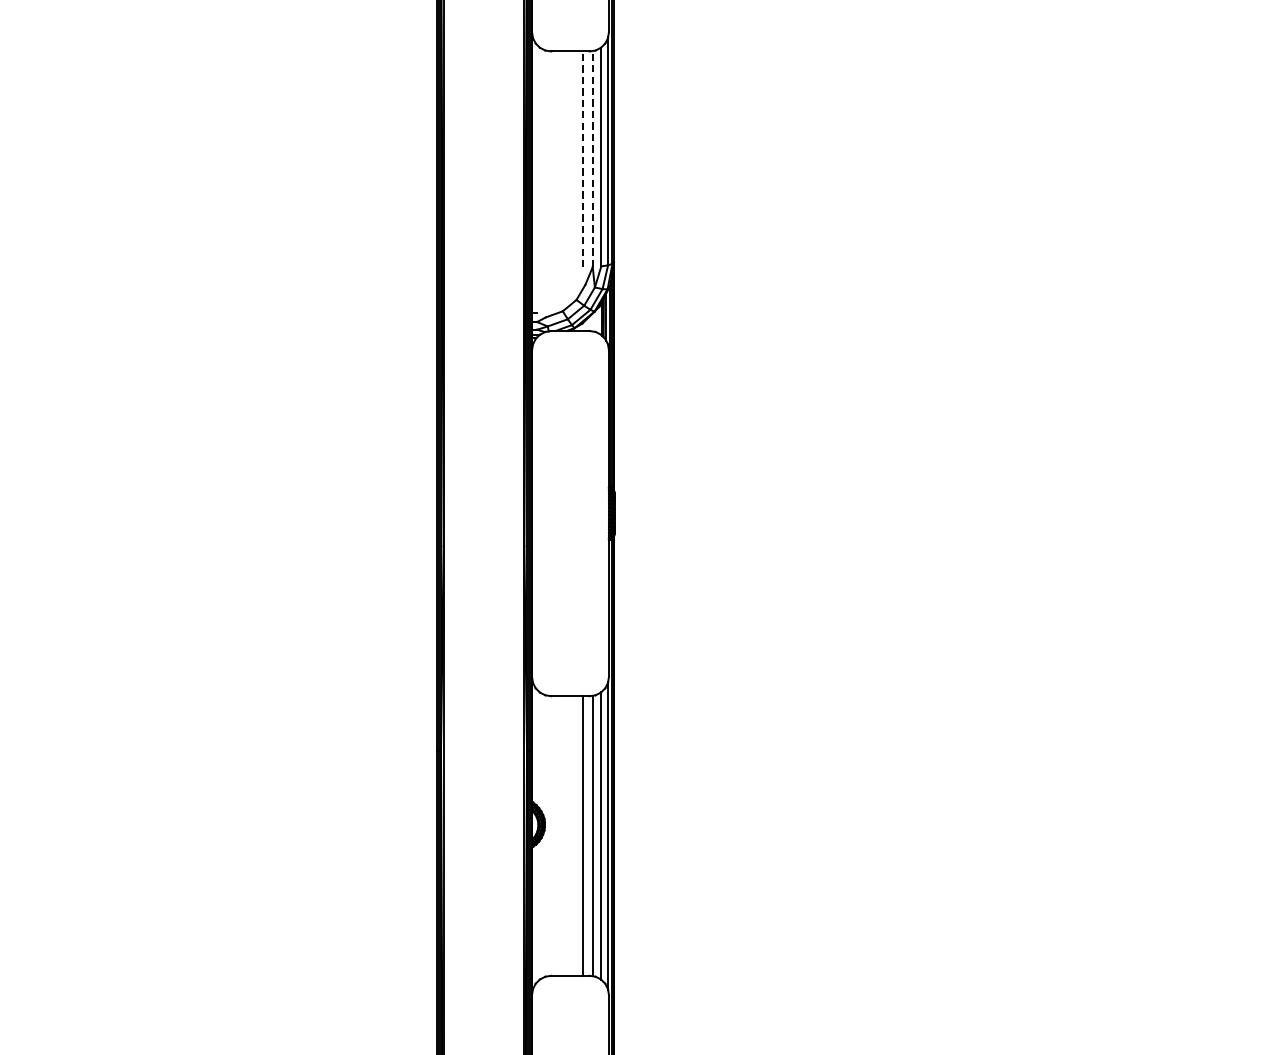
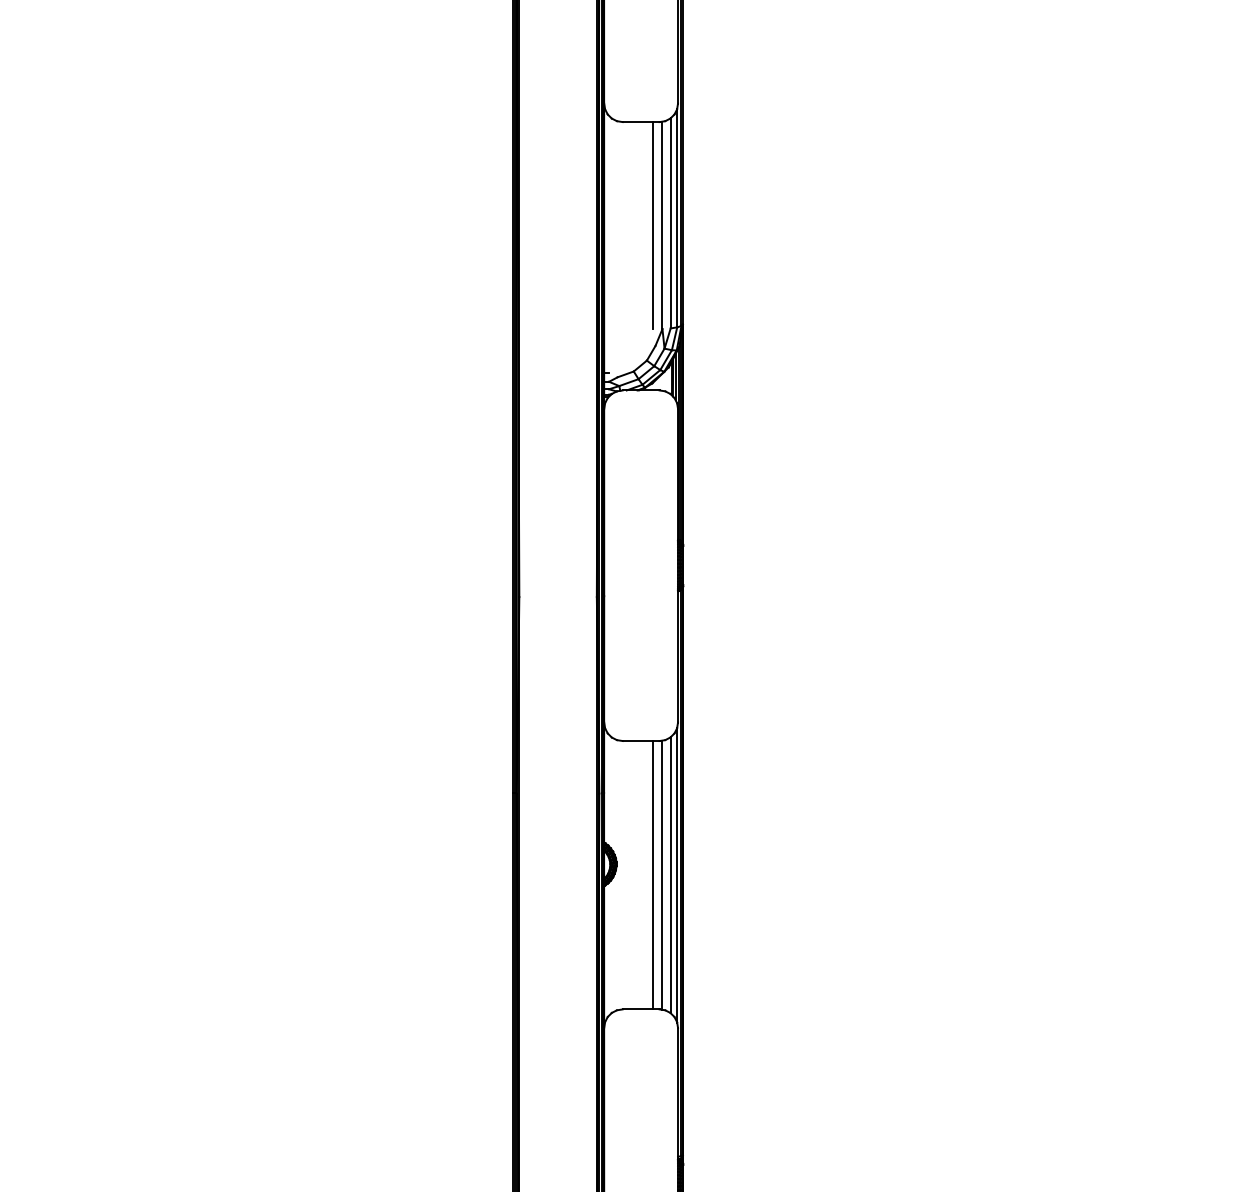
line: (583, 159) -> (653, 225), dashed -> solid
line: (592, 159) -> (662, 225), dashed -> solid

